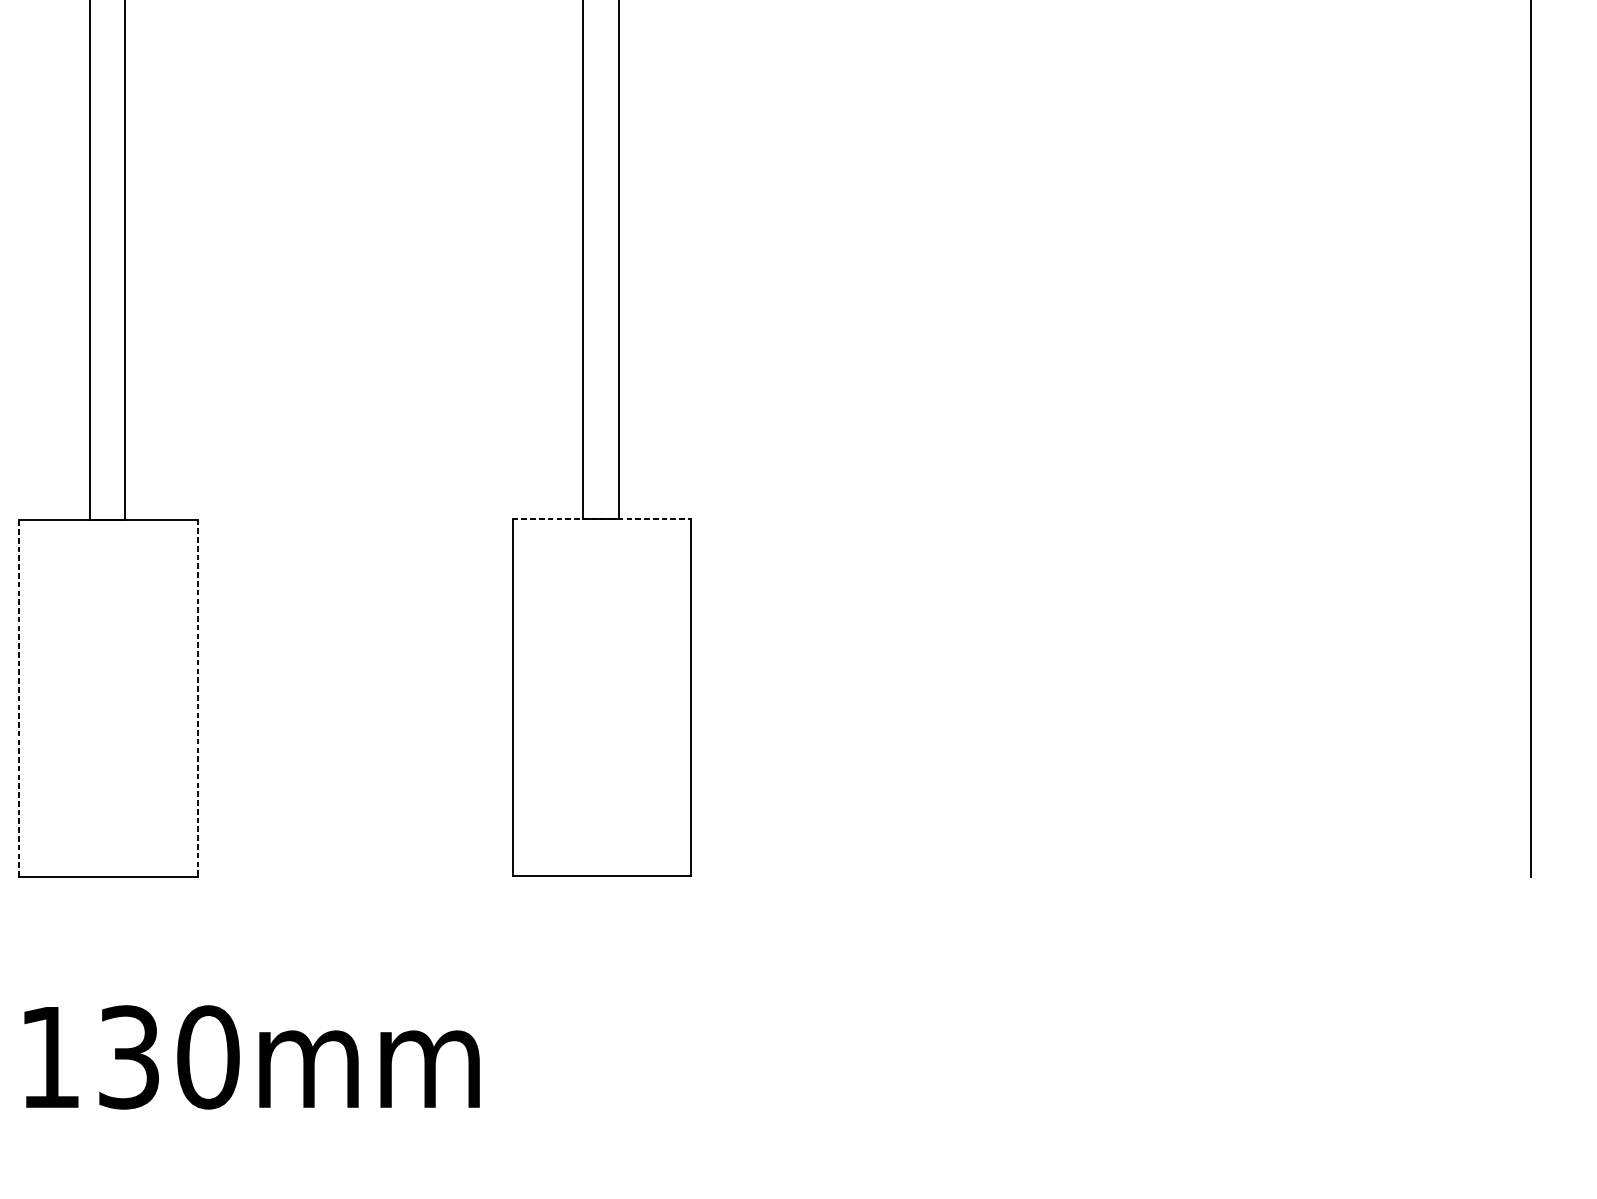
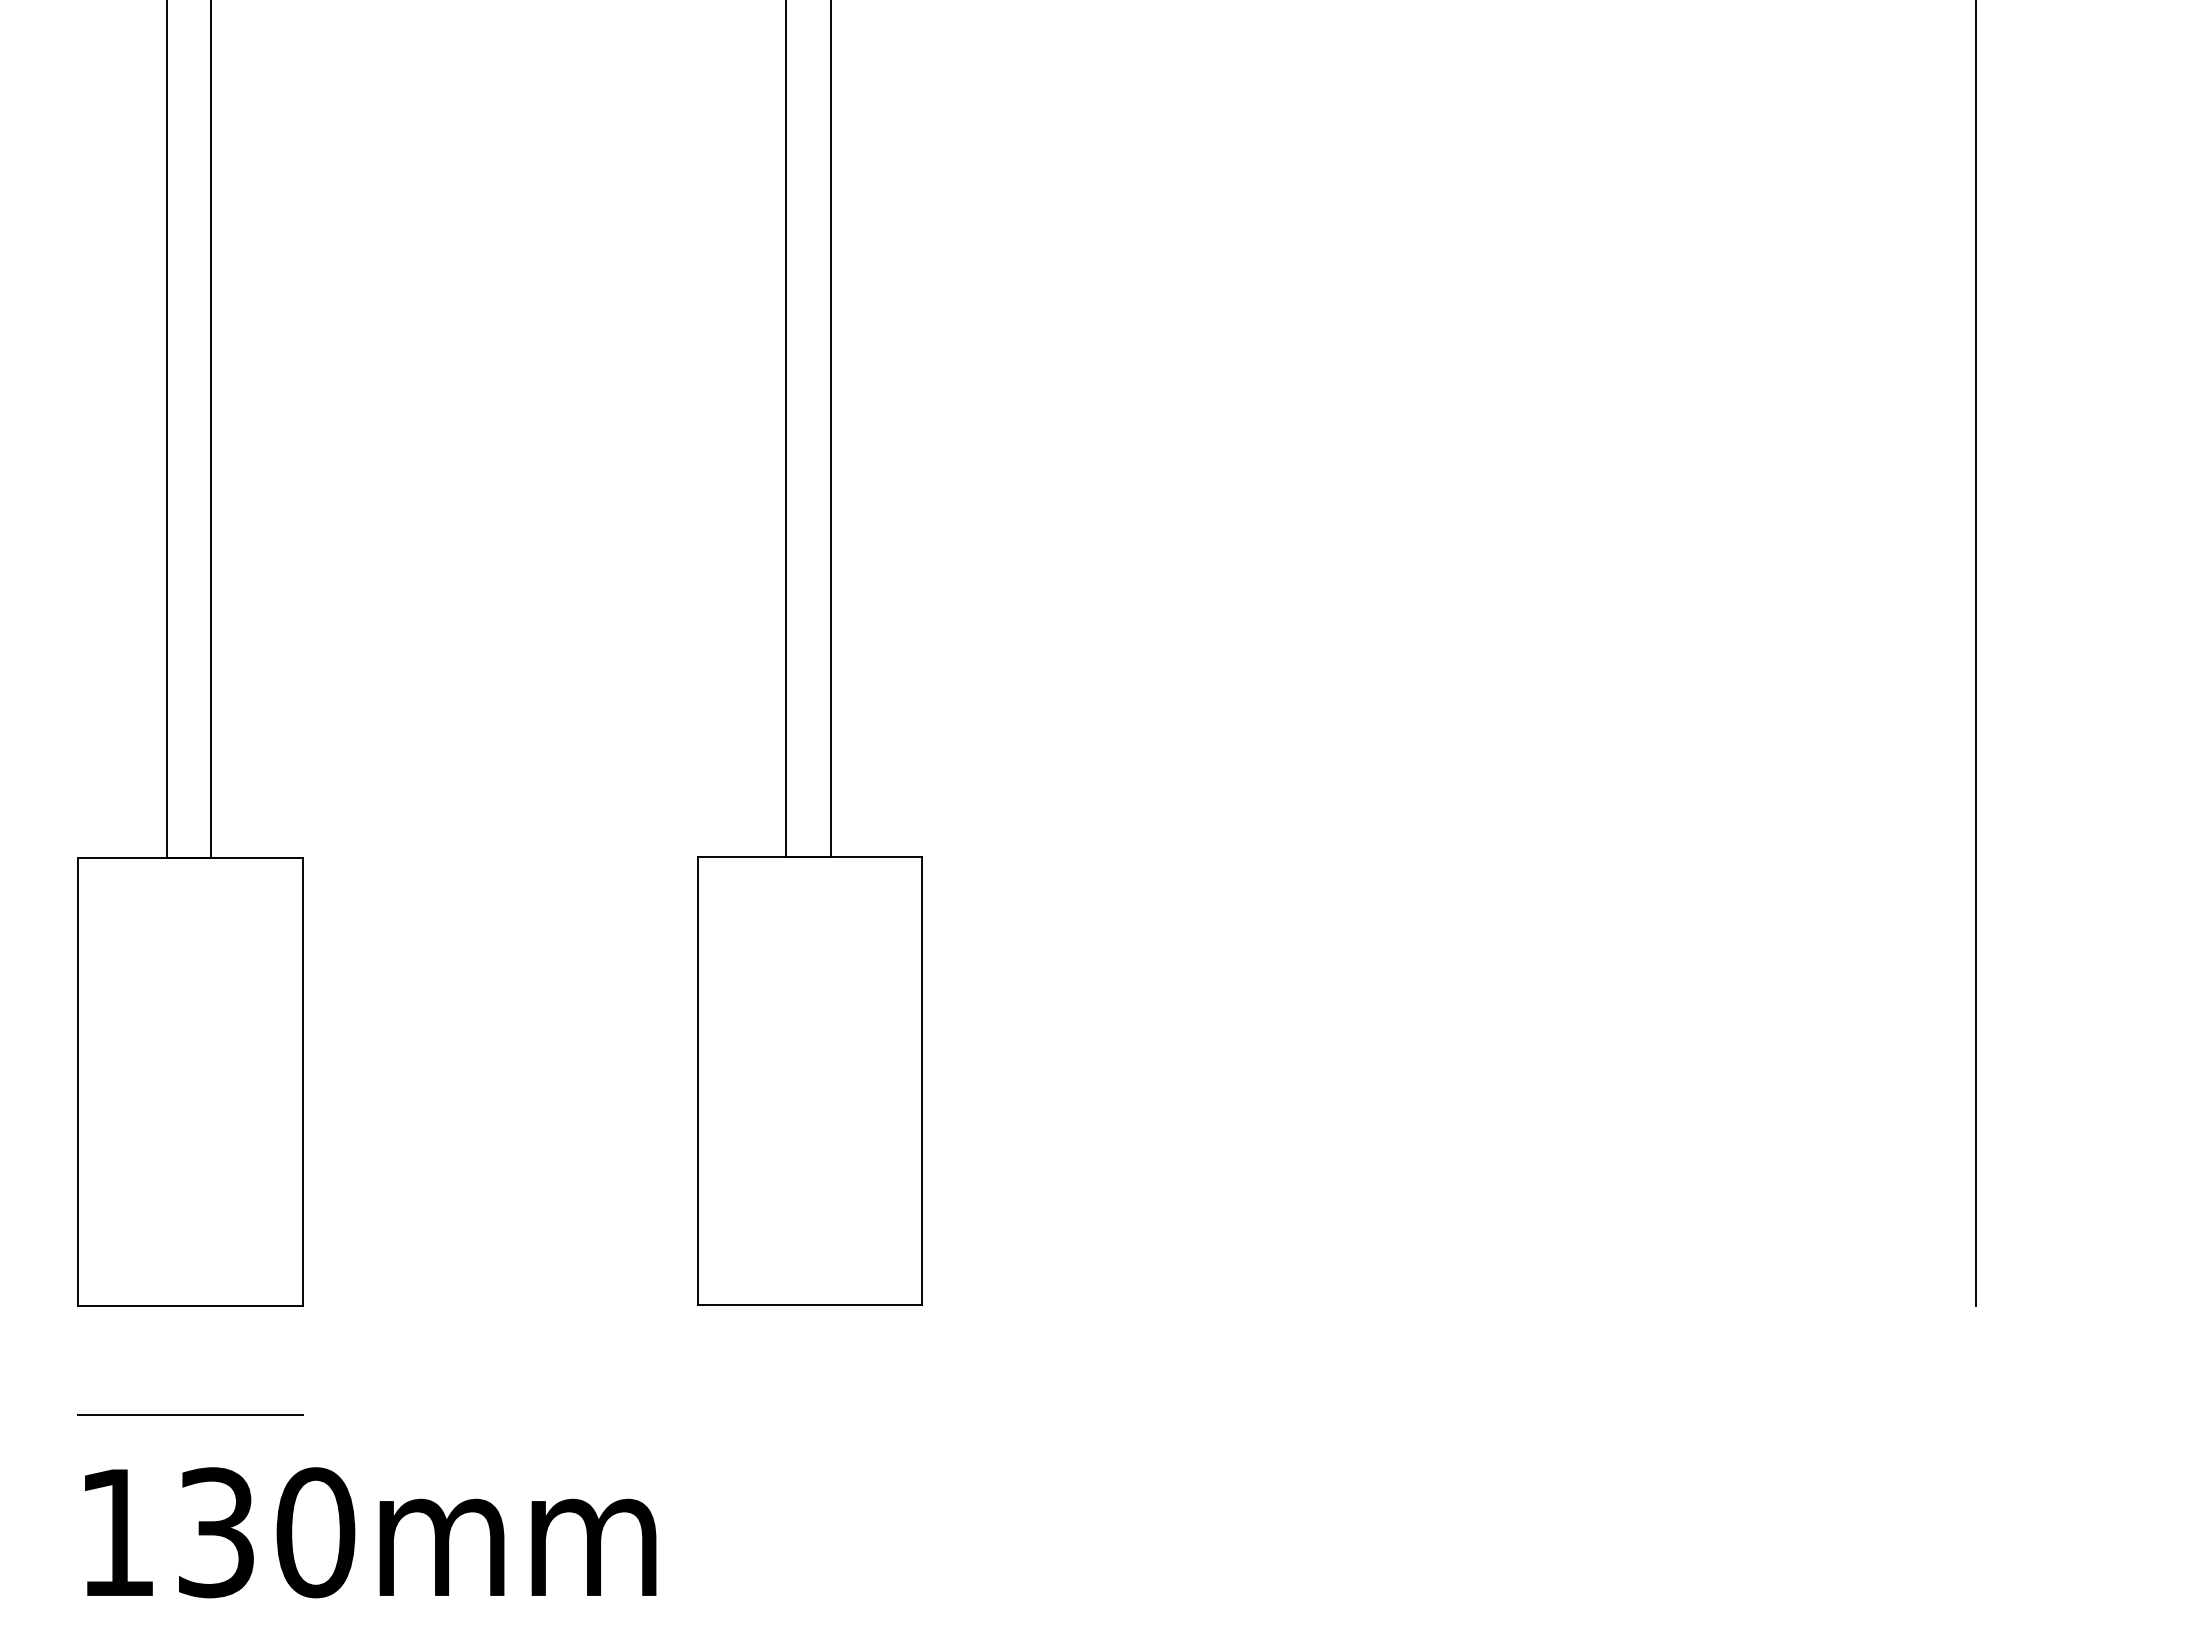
line: (602, 518) -> (810, 856), dashed -> solid
line: (19, 697) -> (78, 1081), dashed -> solid
line: (197, 697) -> (302, 1081), dashed -> solid
line: (108, 963) -> (190, 1414), added

